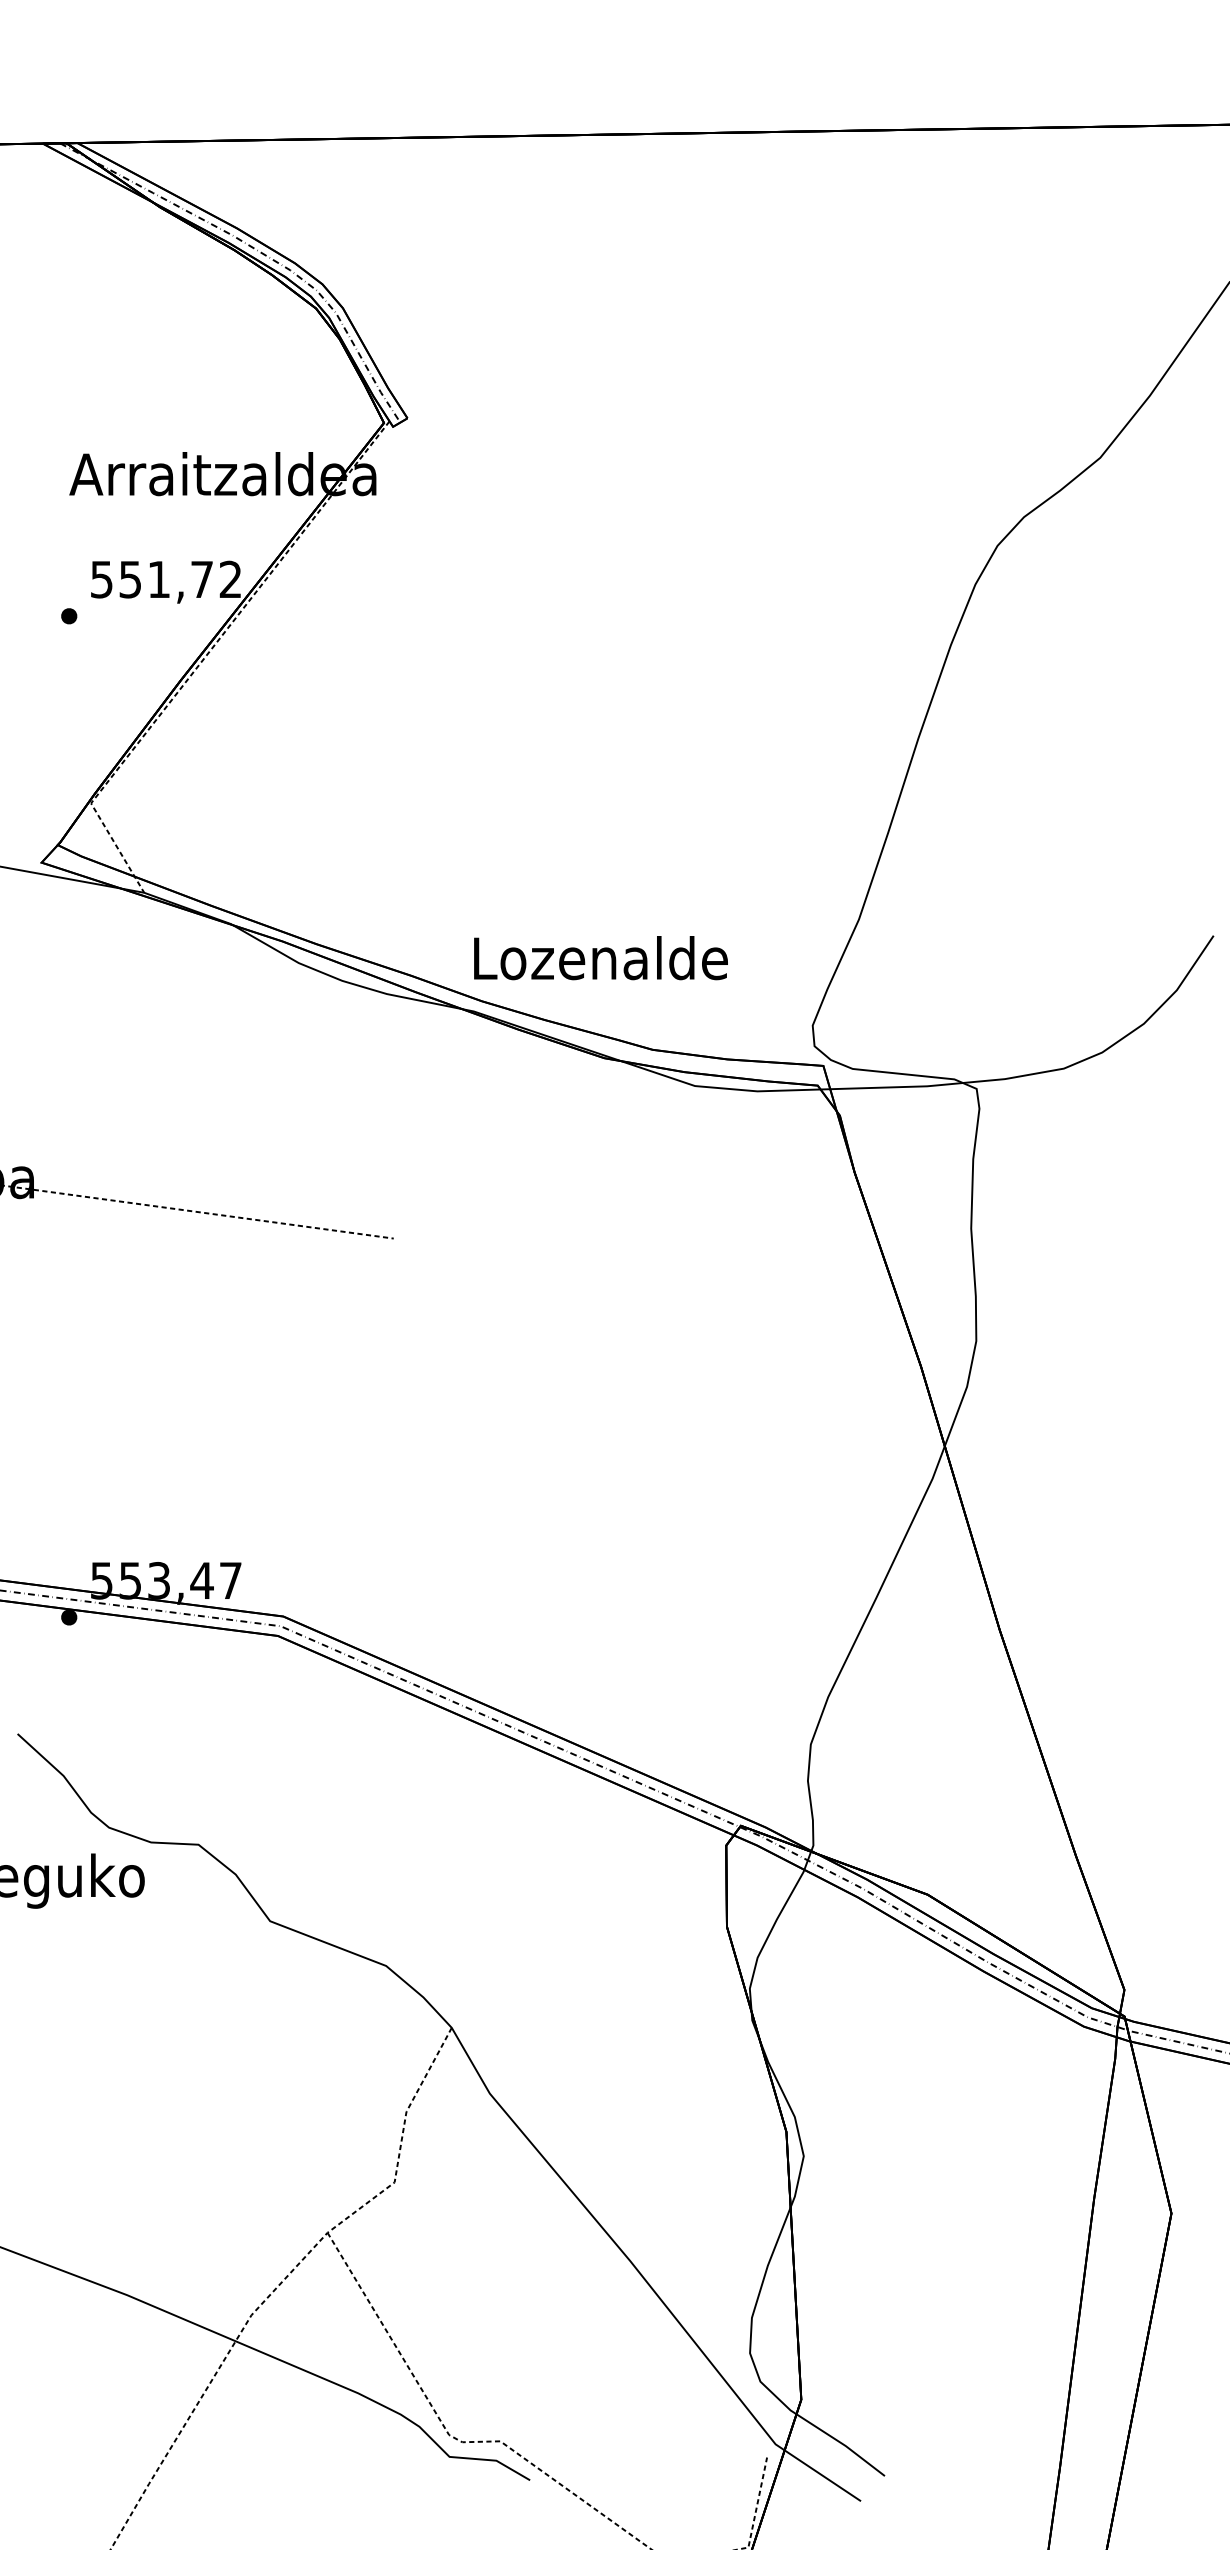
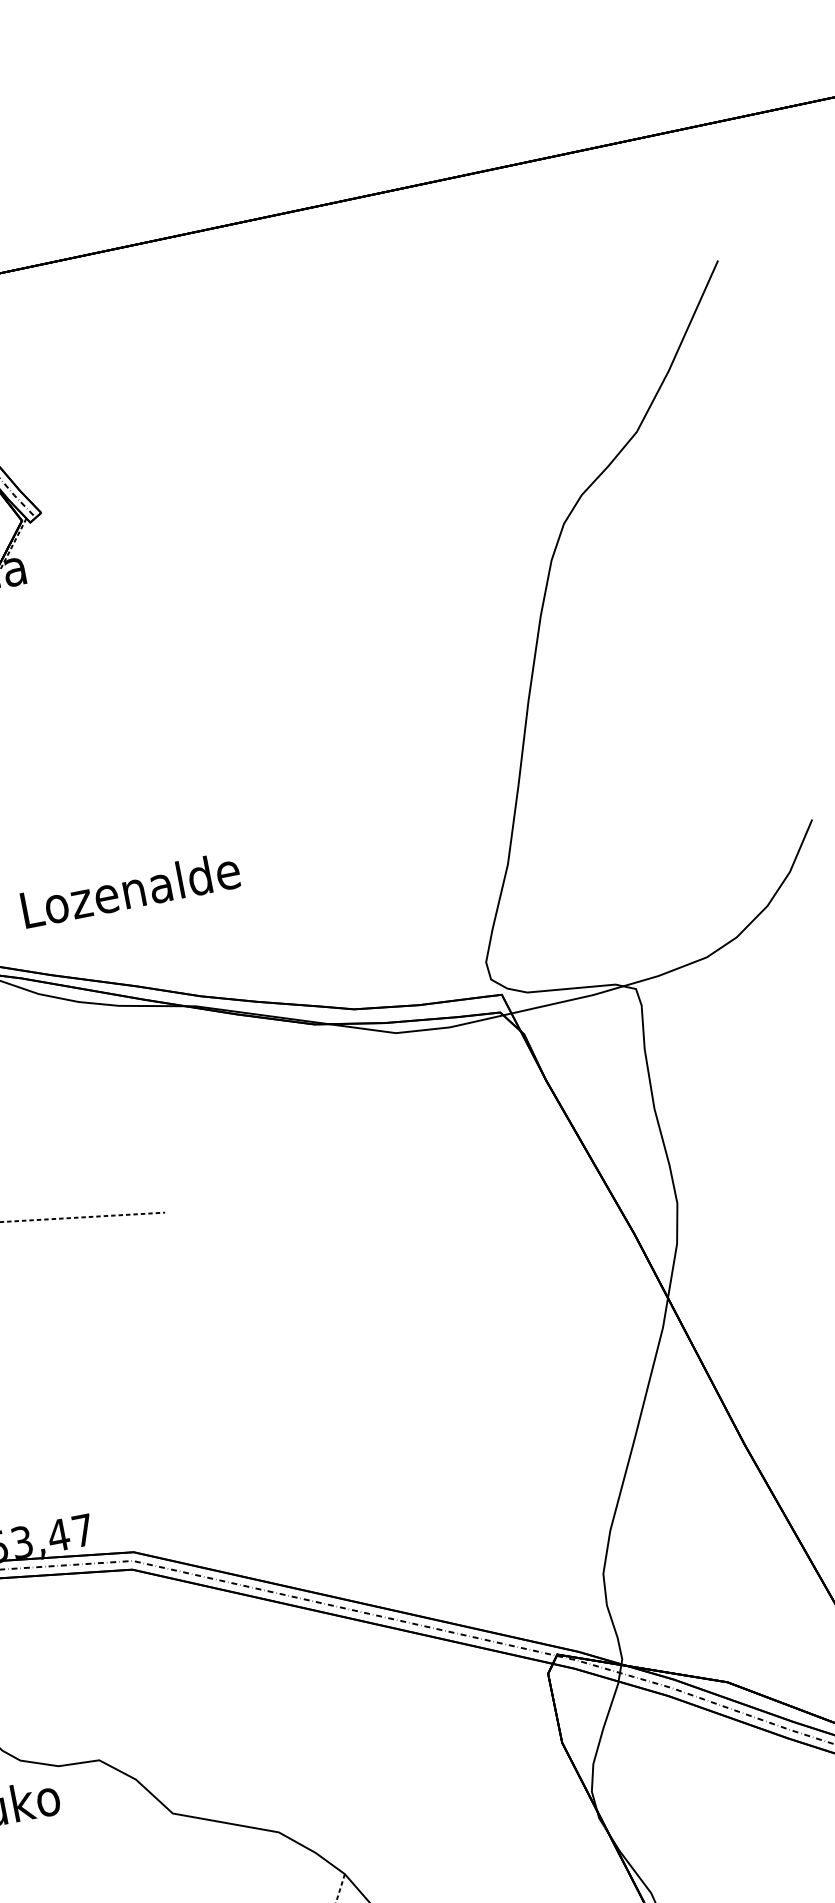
text: (600, 958) -> (130, 890), moved

